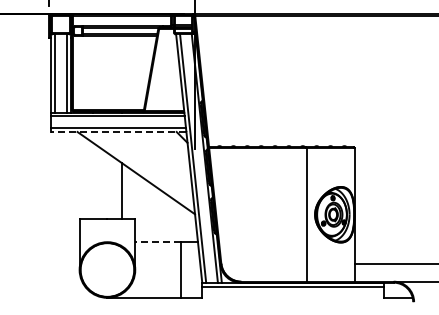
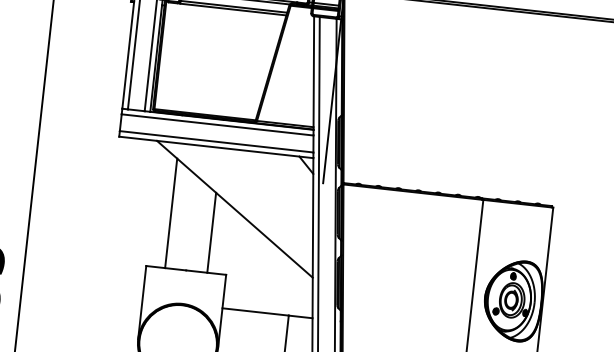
line: (118, 132) -> (215, 148), dashed -> solid
line: (92, 180) -> (170, 212), added
line: (157, 242) -> (254, 312), dashed -> solid

